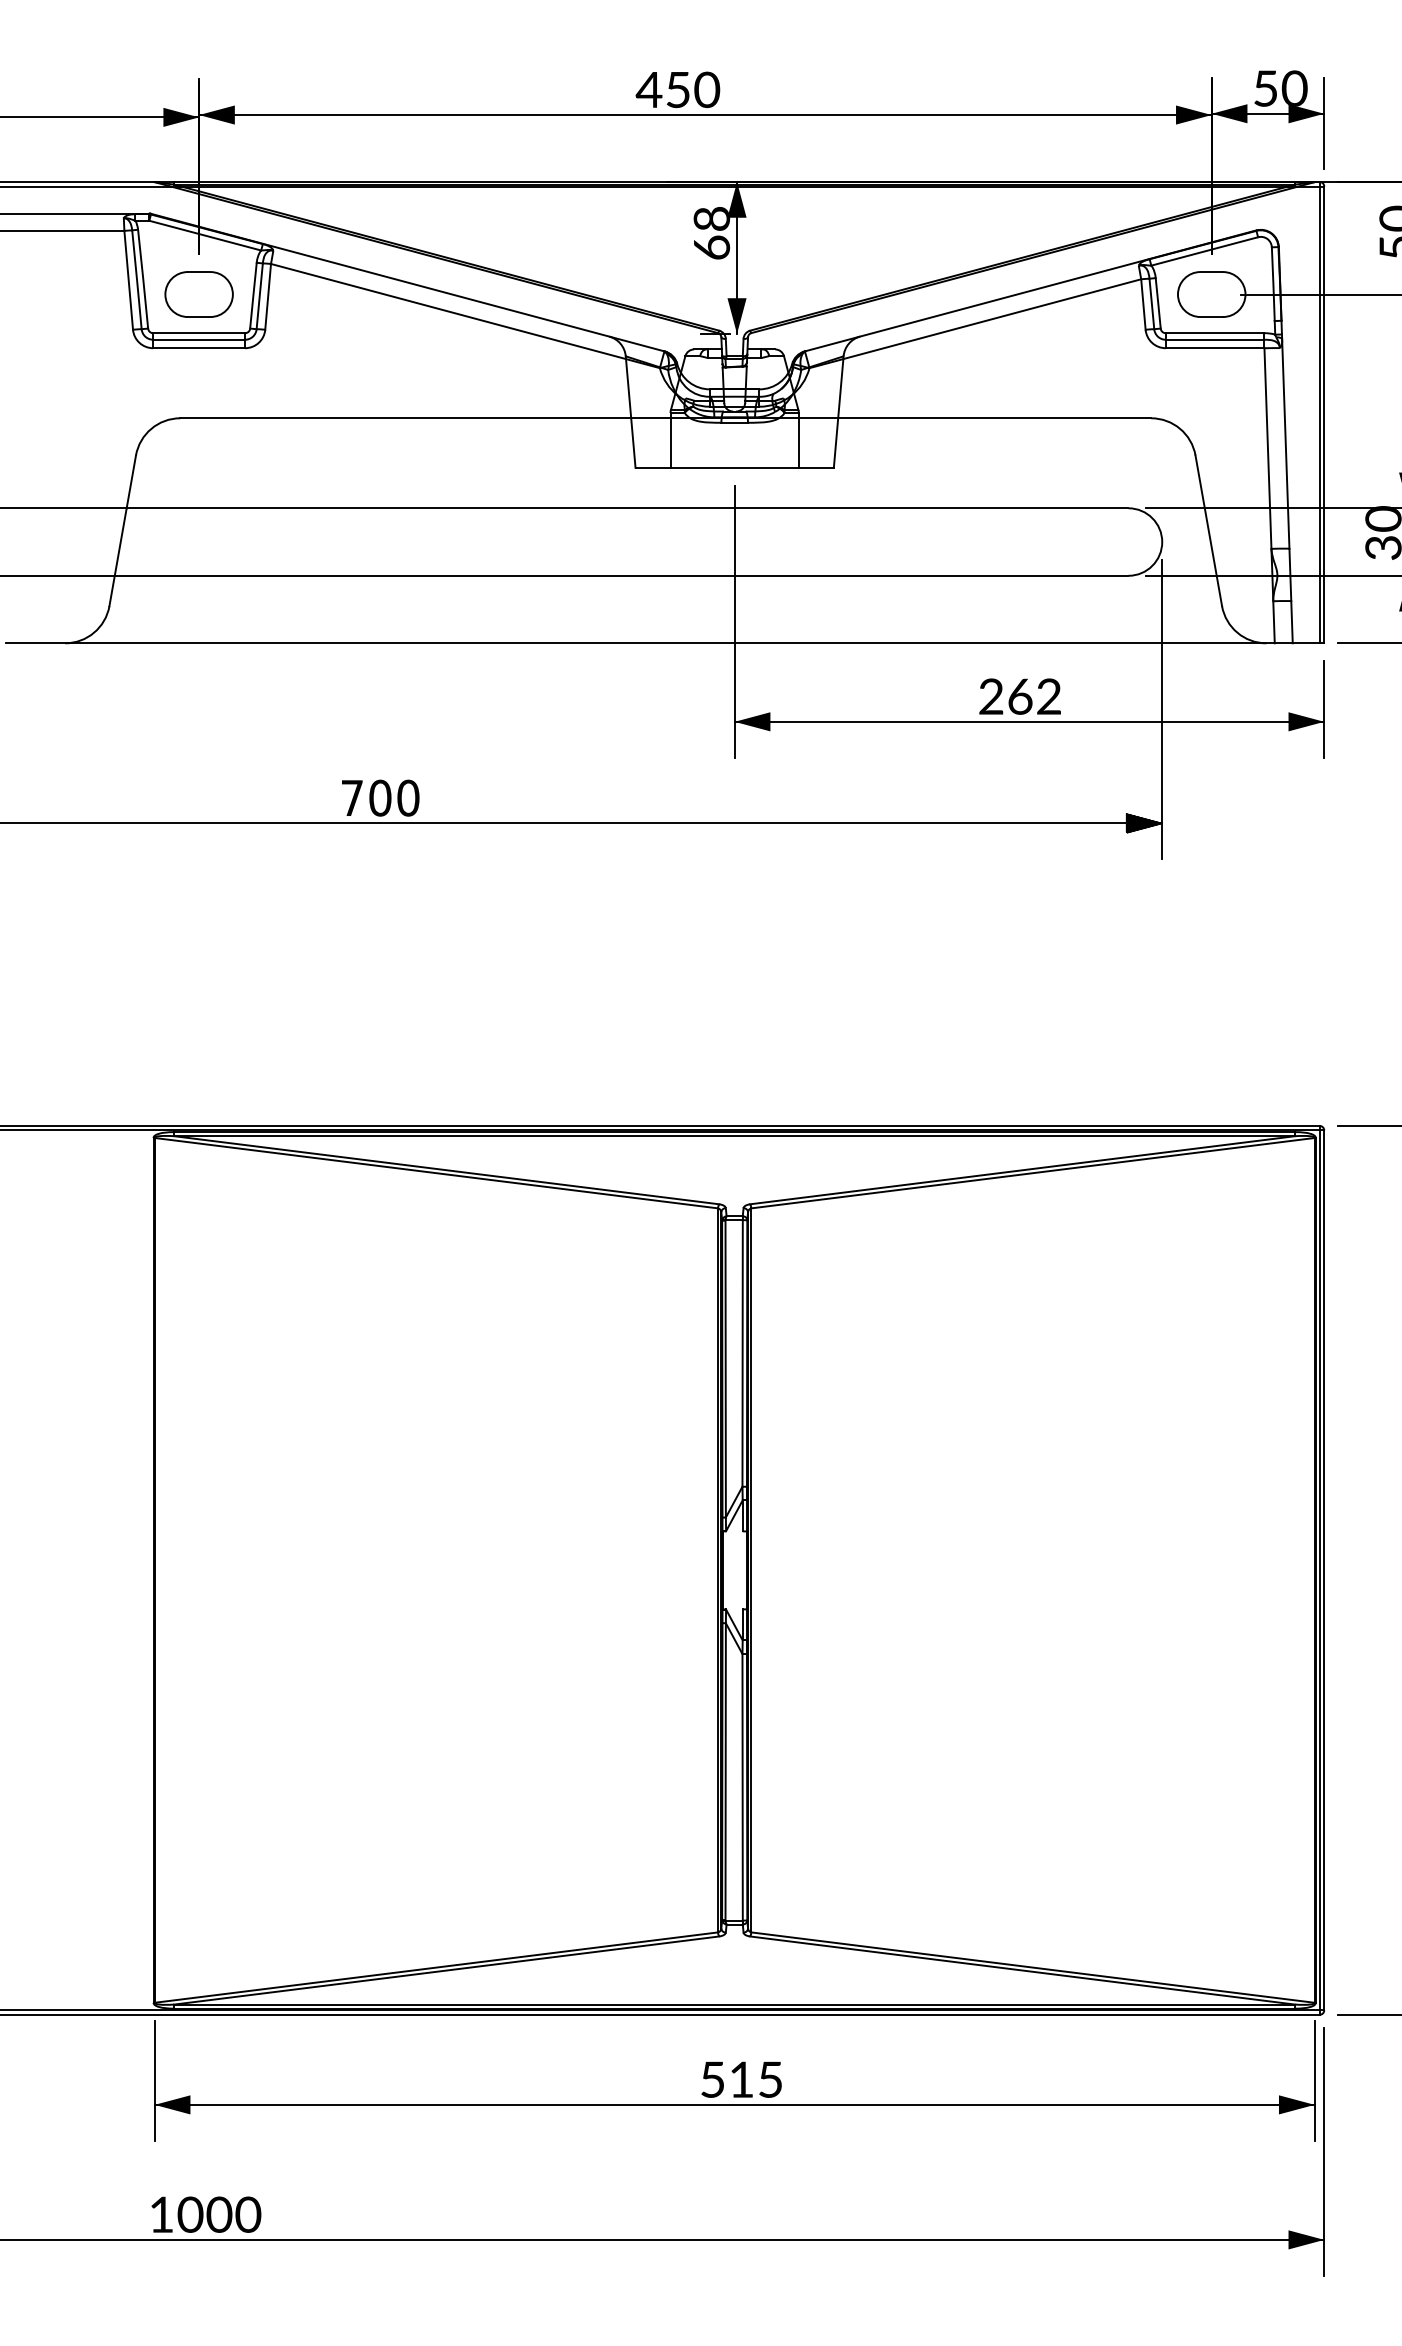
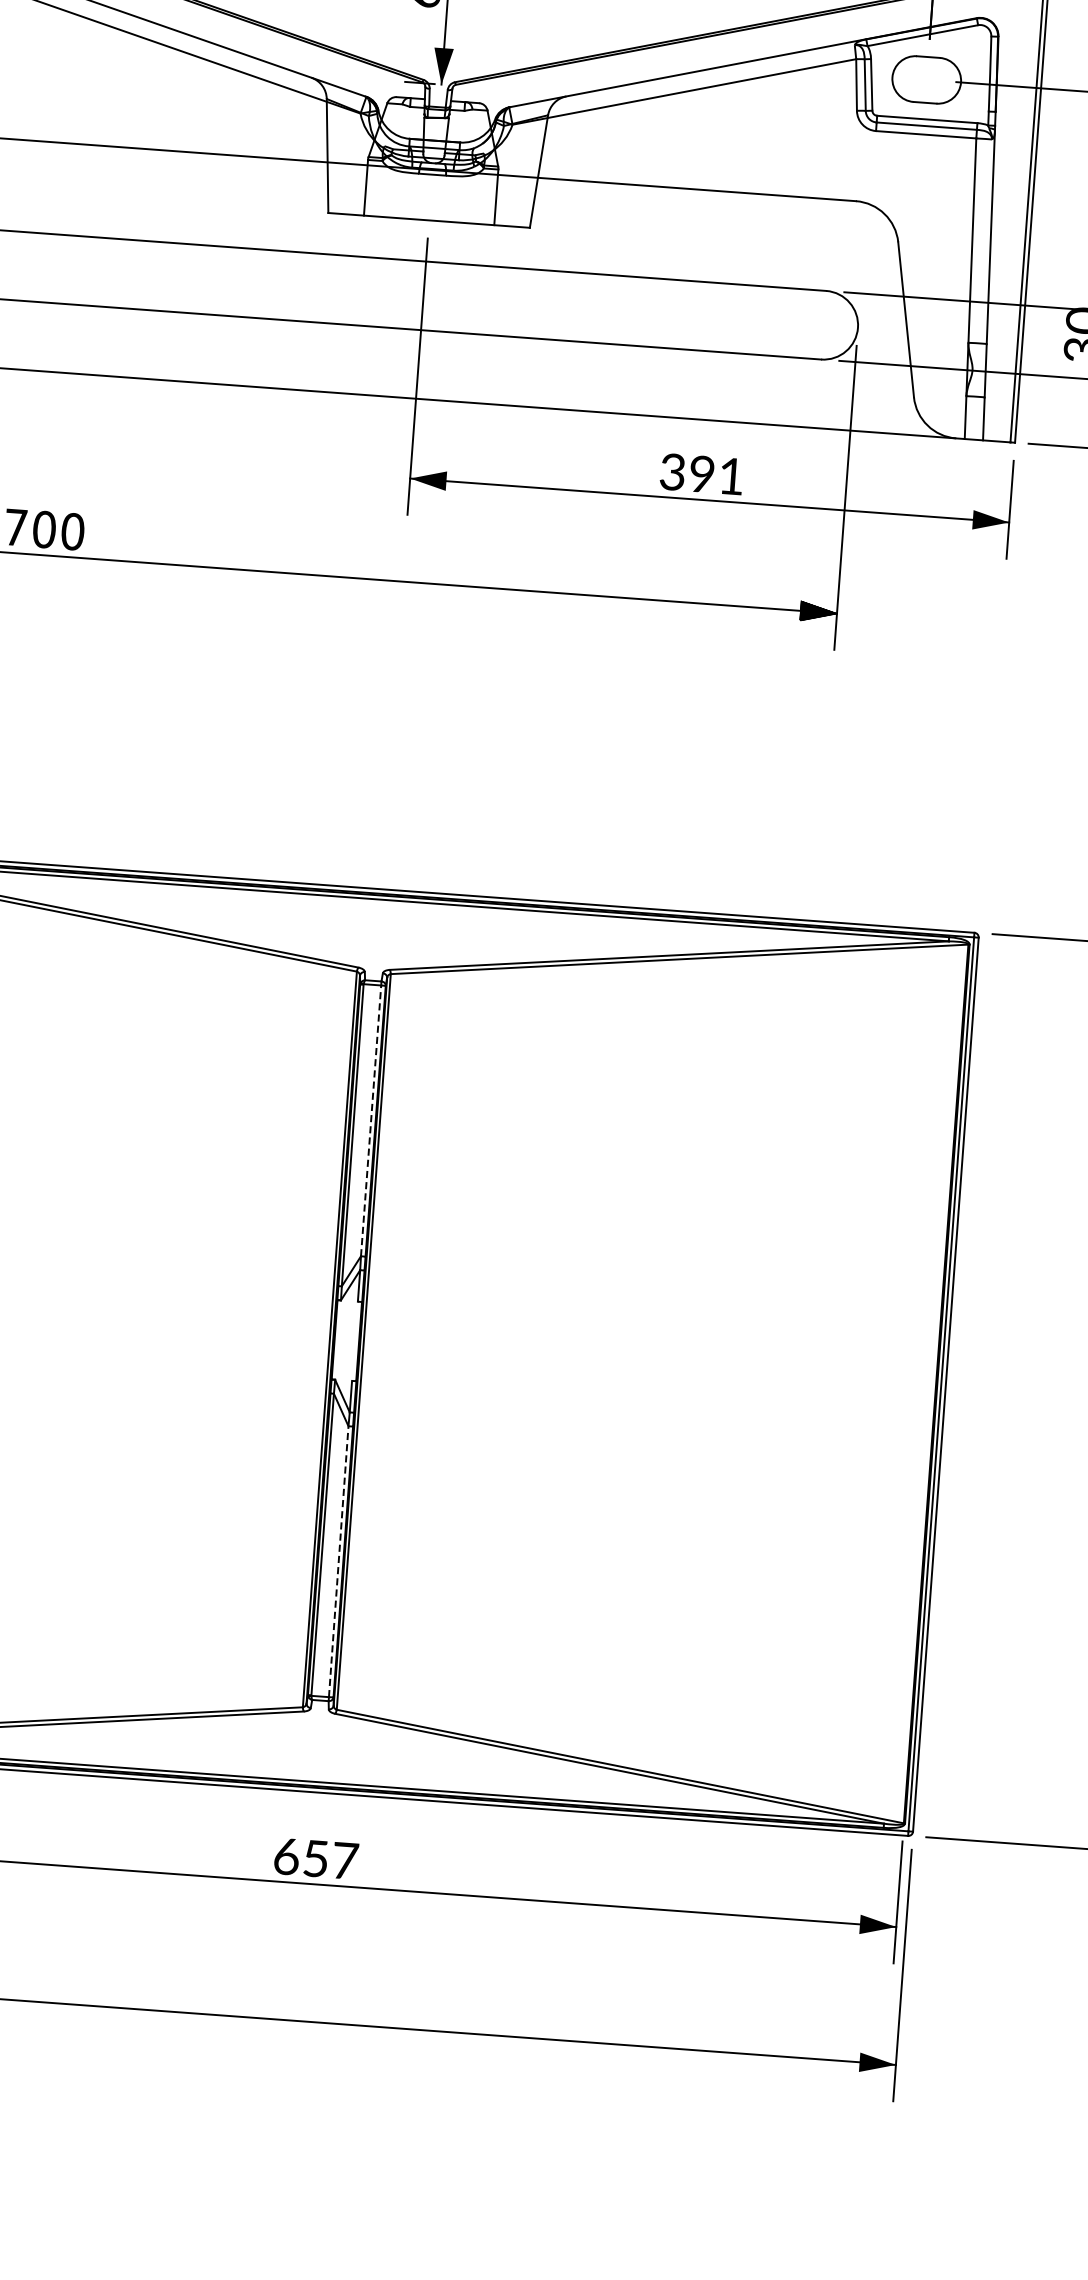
text: (1019, 696) -> (701, 474), 262 -> 391
line: (742, 1352) -> (371, 1119), solid -> dashed
line: (742, 1786) -> (338, 1560), solid -> dashed
text: (742, 2079) -> (316, 1858), 515 -> 657

